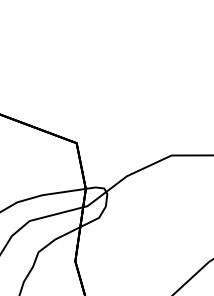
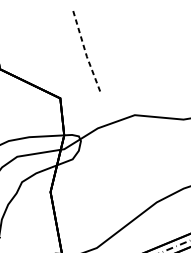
line: (104, 84) -> (86, 53), added

